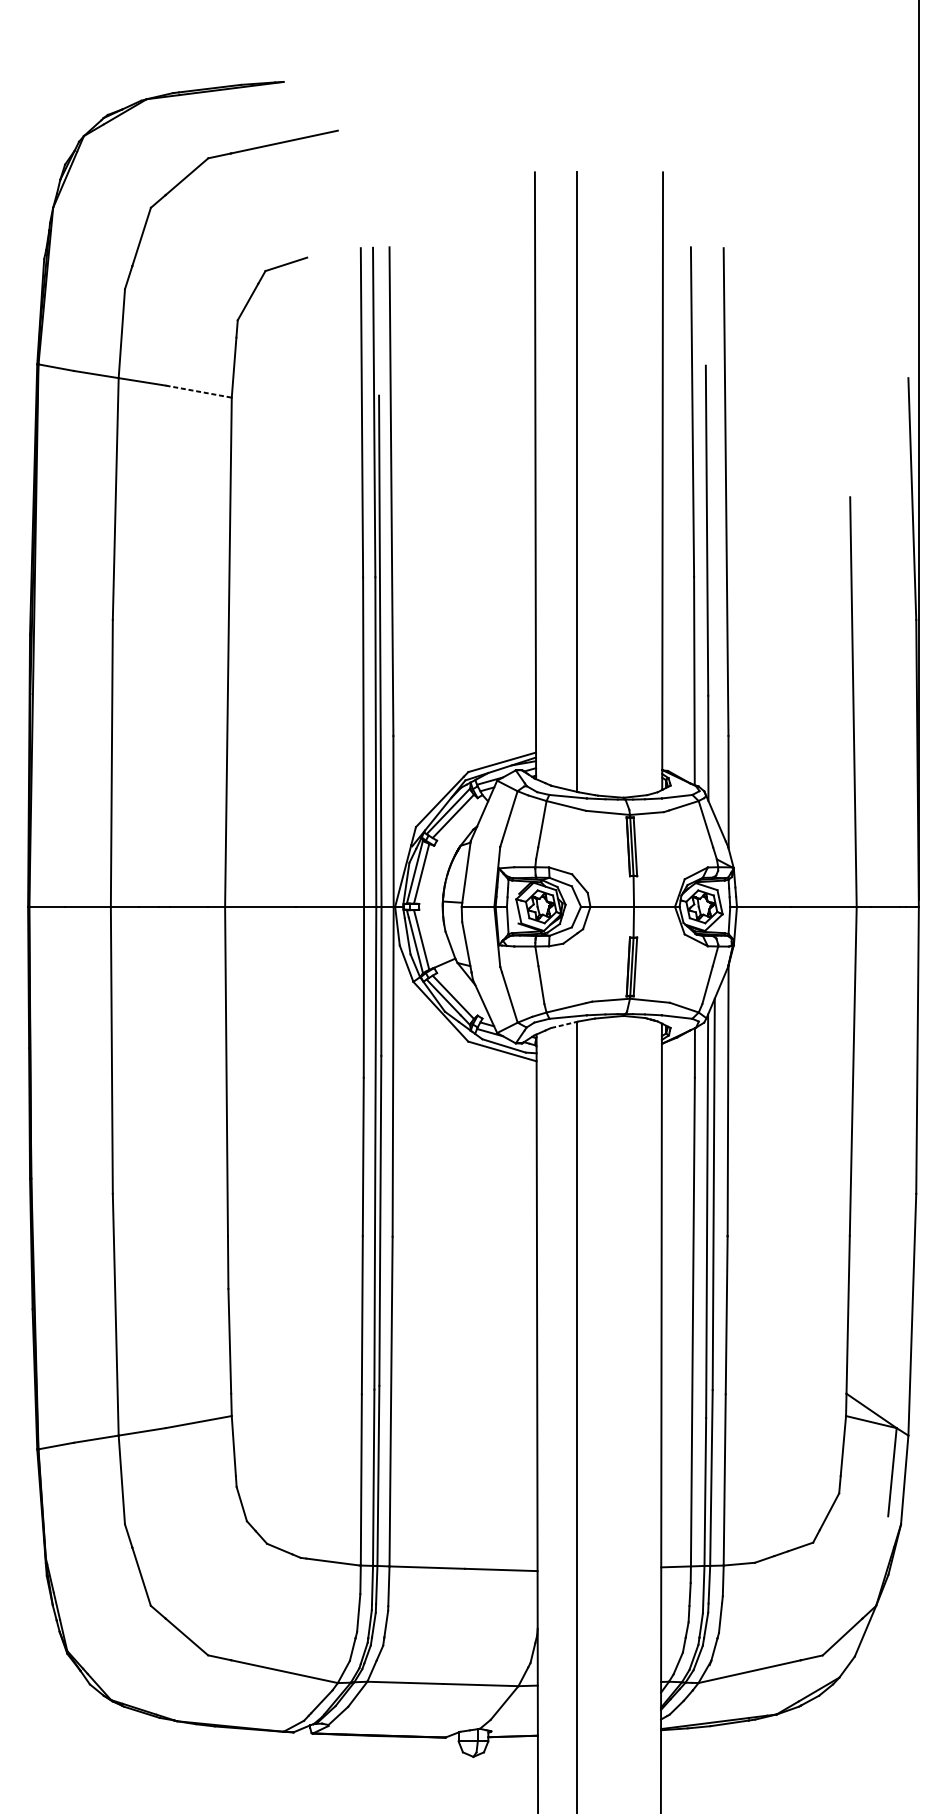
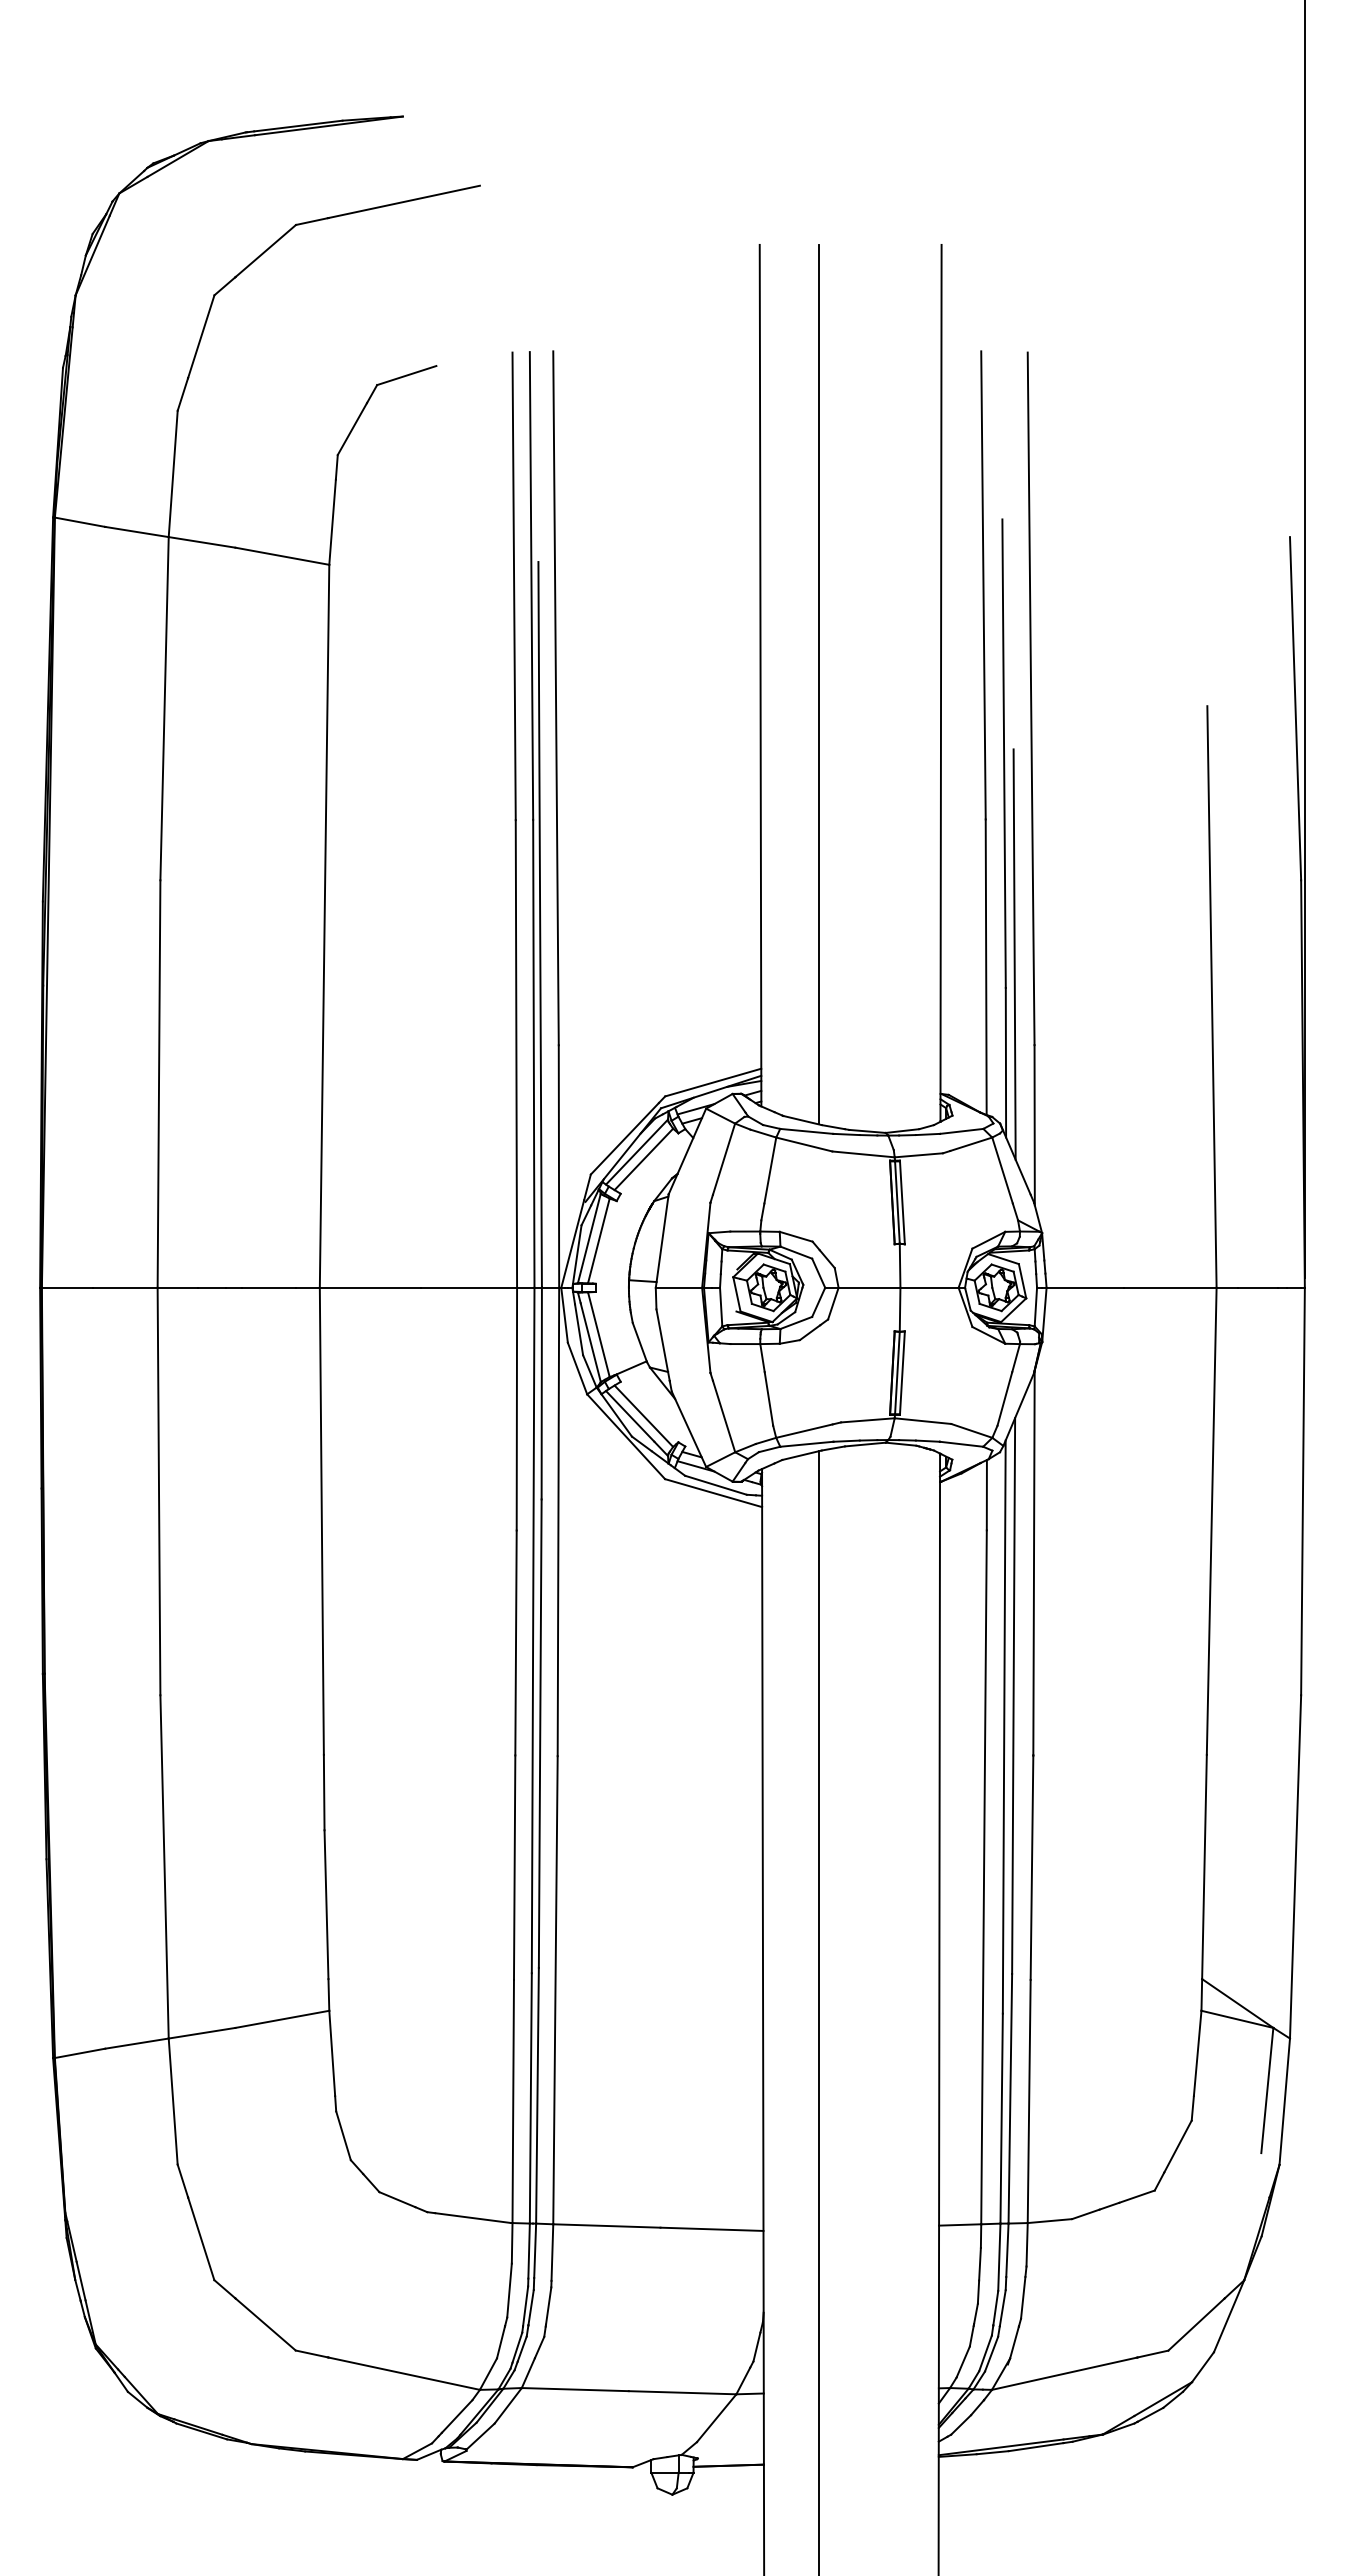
line: (198, 391) -> (282, 556), dashed -> solid
line: (714, 672) -> (1014, 954), added
line: (564, 1024) -> (801, 1455), dashed -> solid

